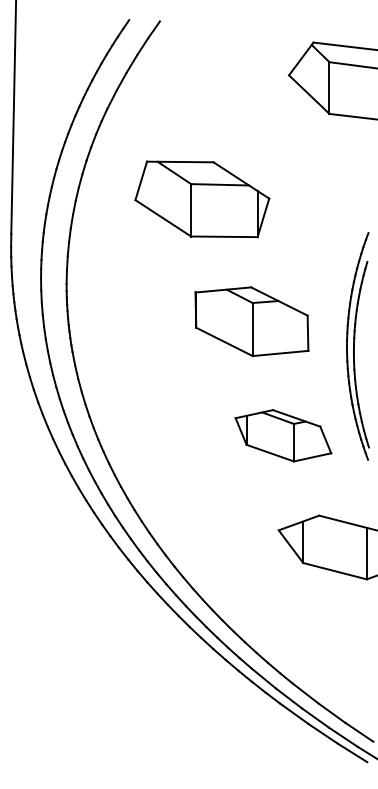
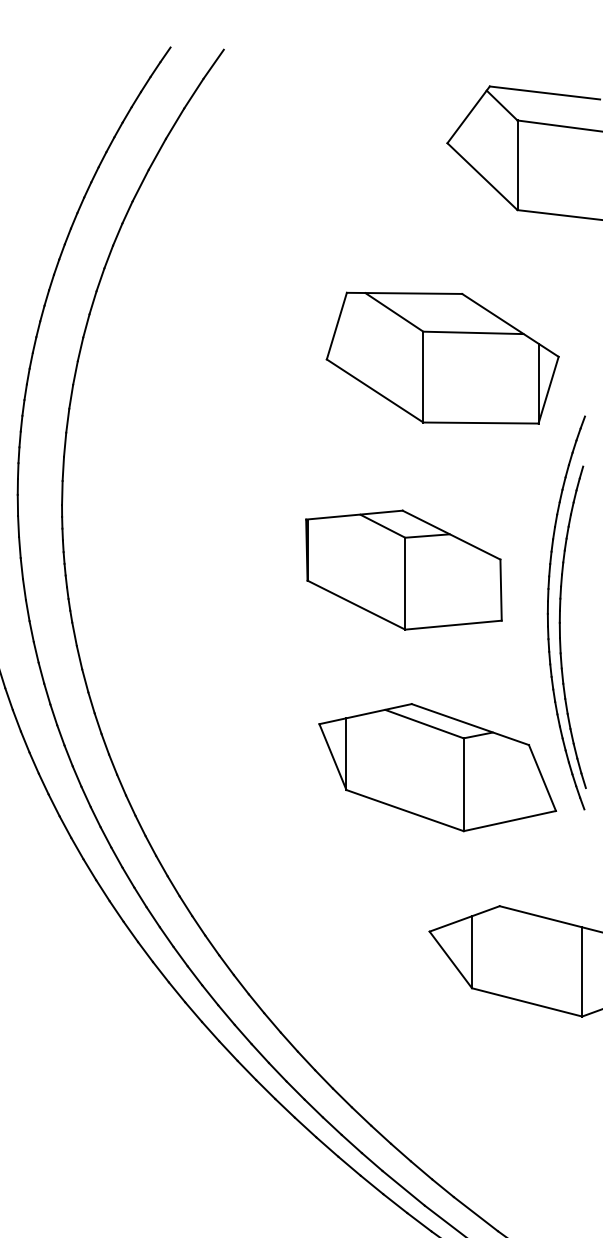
part: (202, 199) -> (443, 358), moved
part: (251, 321) -> (403, 569), moved
part: (283, 435) -> (437, 767), size x1.43

